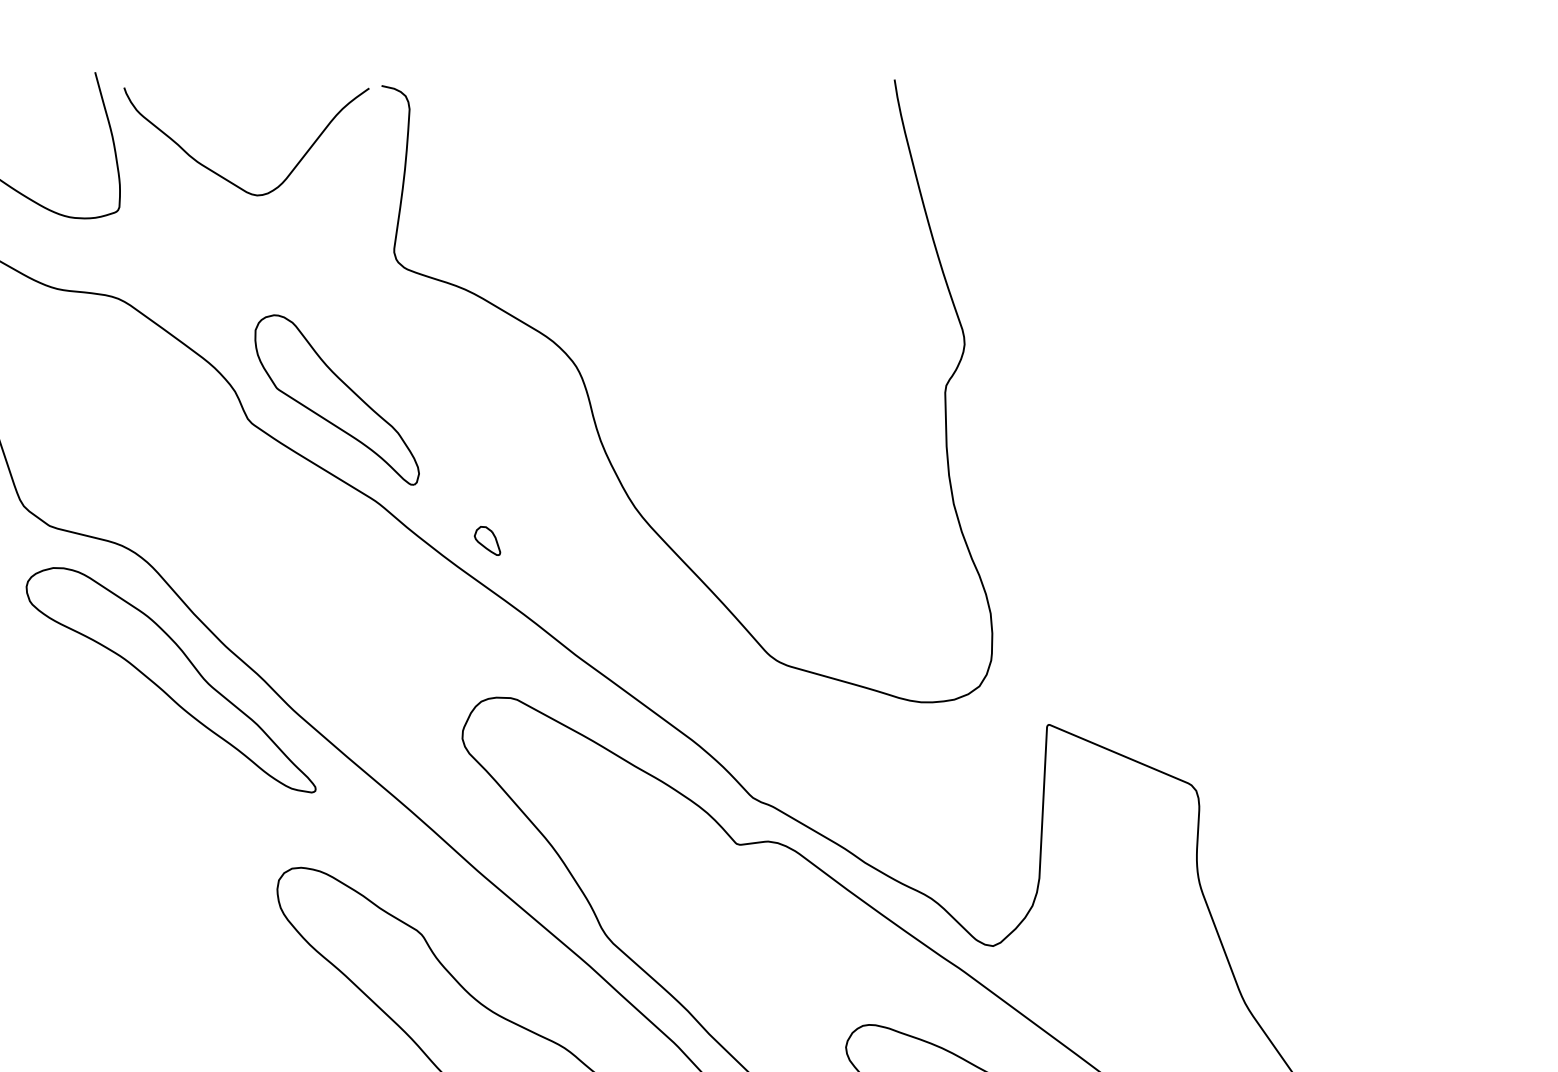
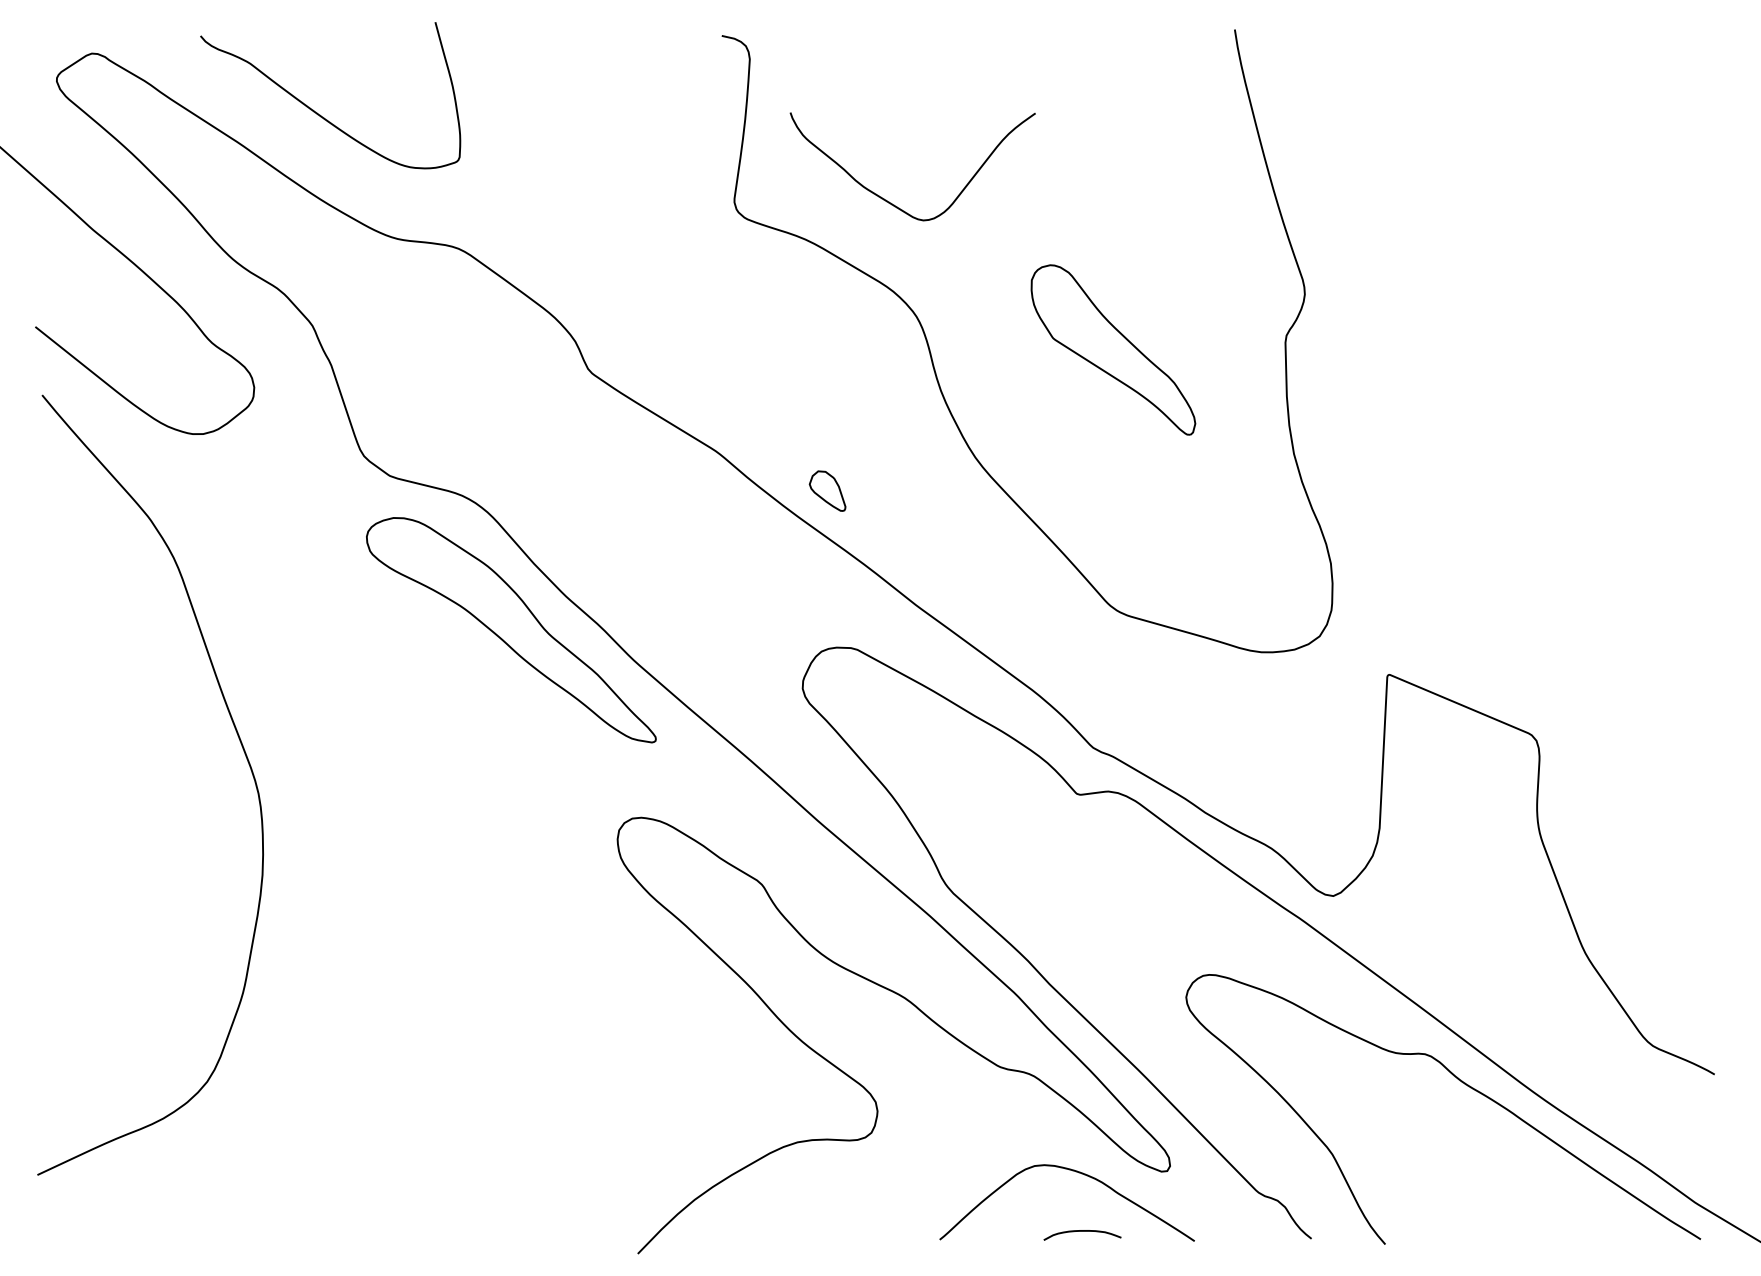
curve: (223, 176) -> (889, 201), moved
part: (337, 399) -> (1113, 349), moved
part: (487, 540) -> (827, 490), size x1.4

